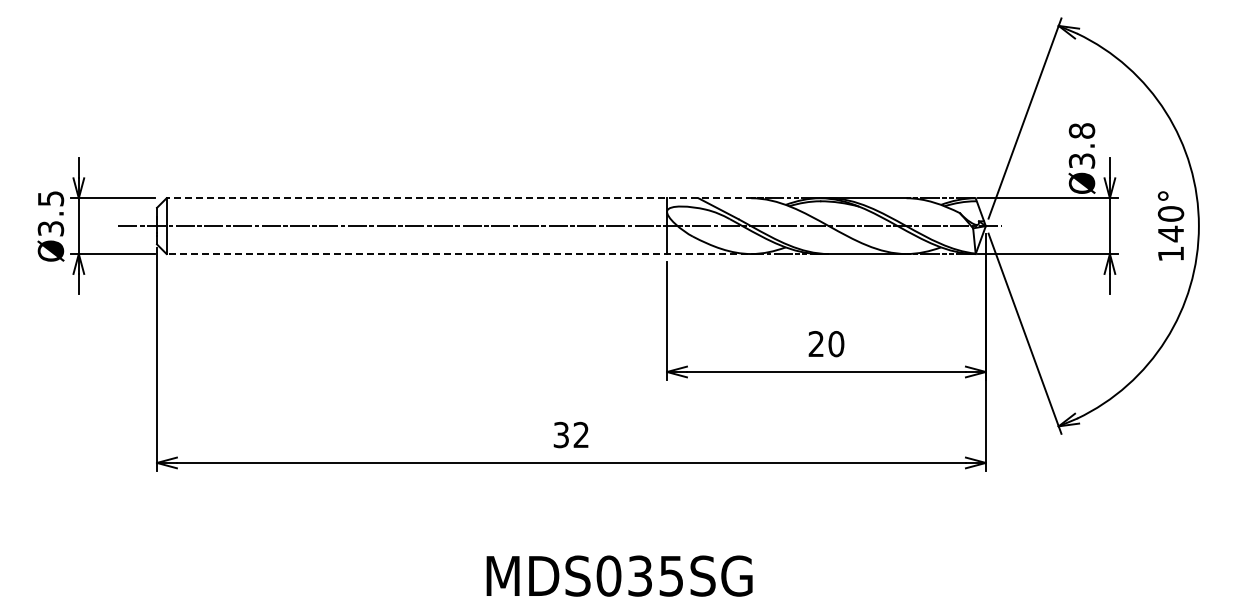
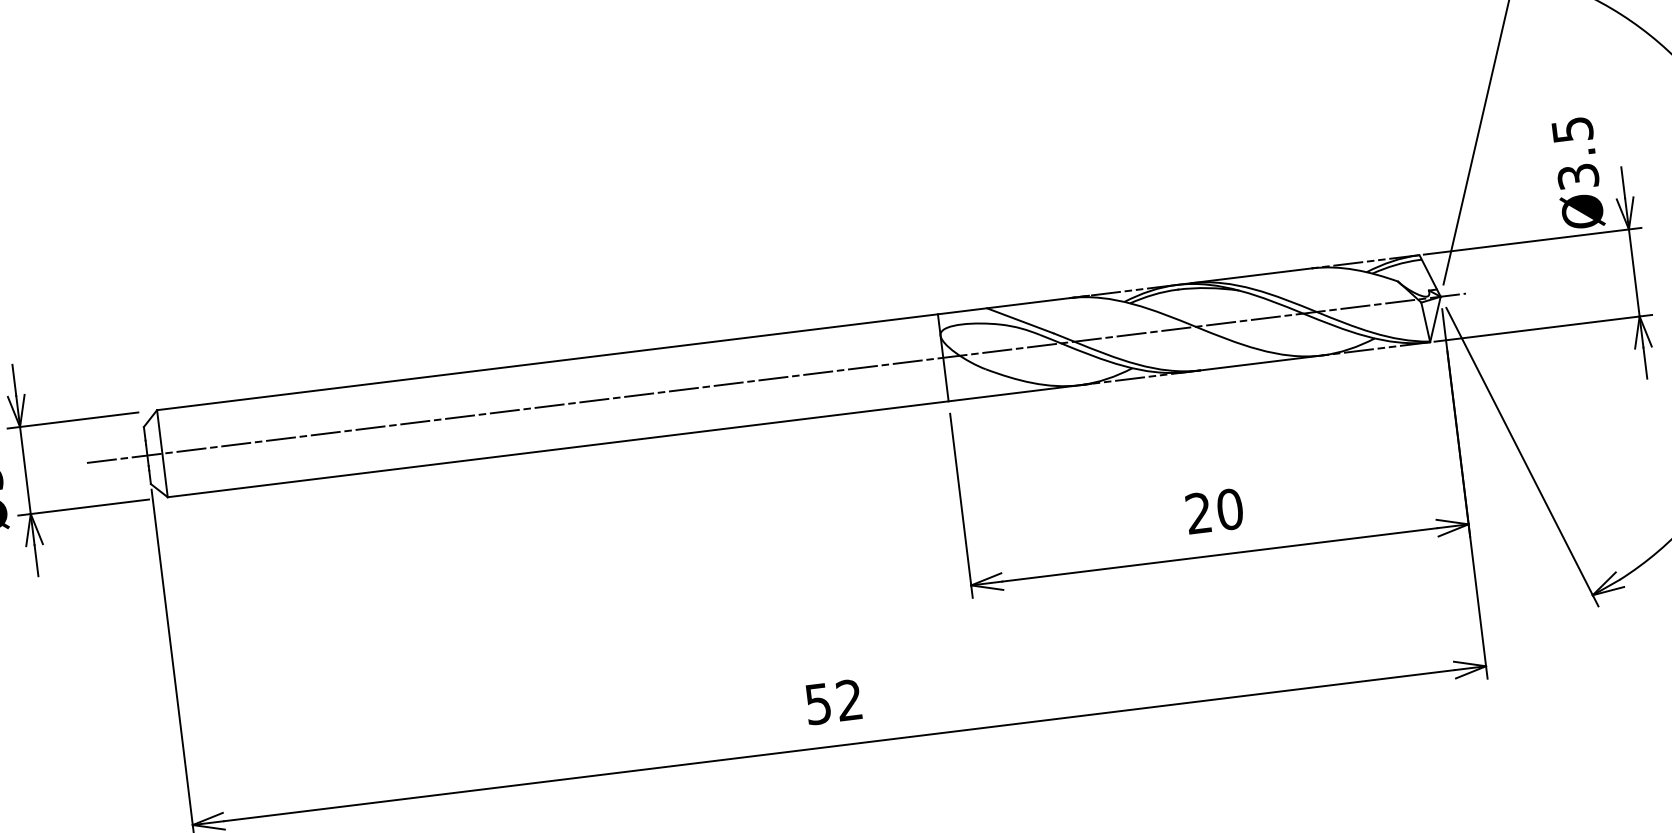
text: (1081, 130) -> (1571, 129), Ø3.8 -> Ø3.5
line: (465, 198) -> (623, 353), dashed -> solid
line: (462, 254) -> (629, 441), dashed -> solid
text: (561, 434) -> (818, 703), 32 -> 52

